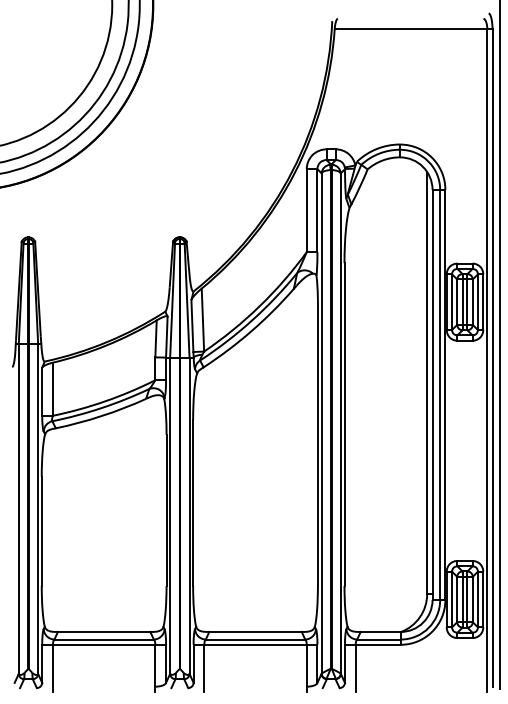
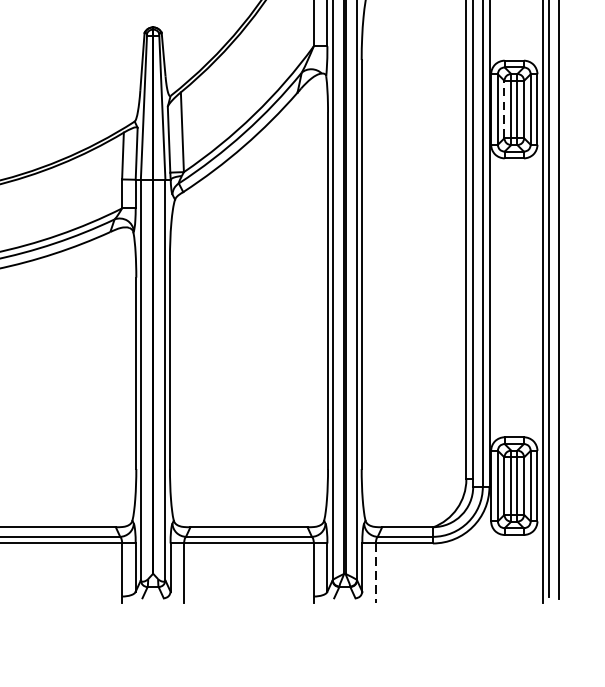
line: (457, 302) -> (504, 109), solid -> dashed
line: (355, 668) -> (375, 573), solid -> dashed

